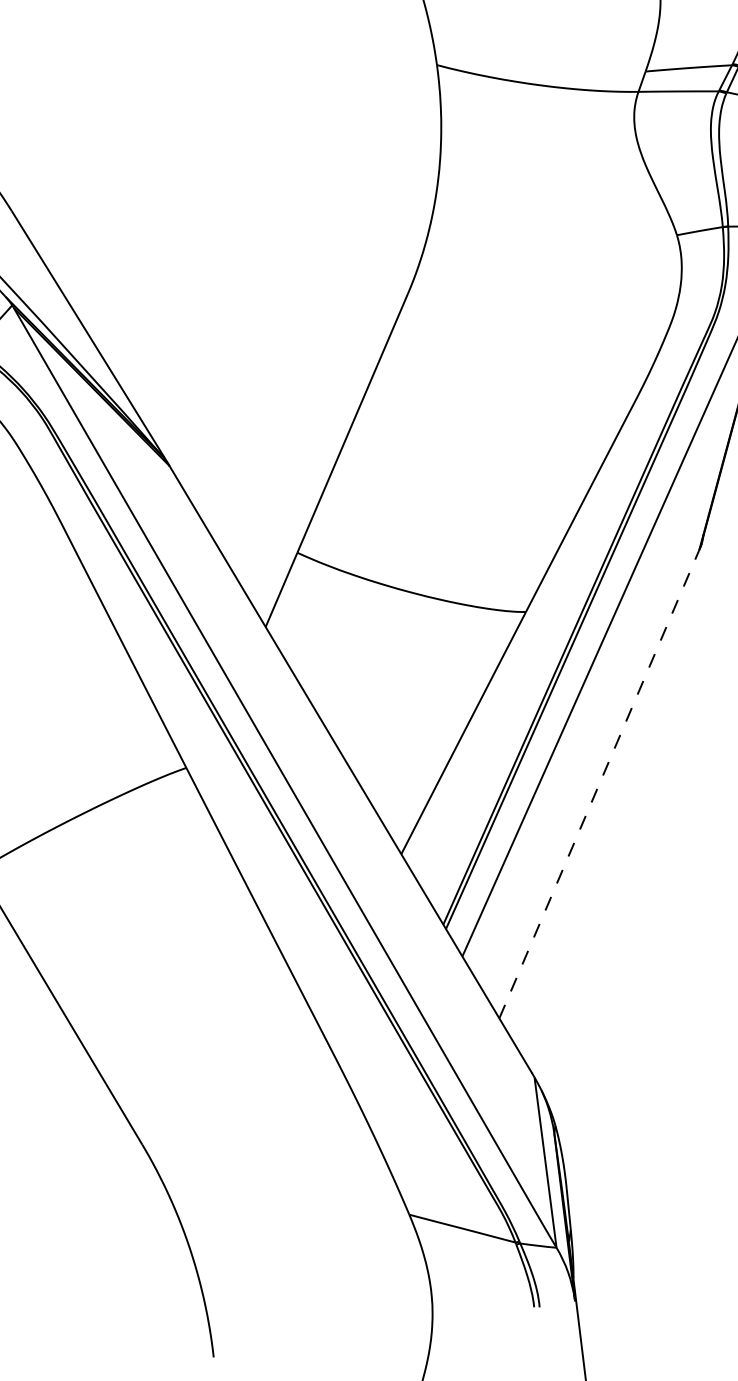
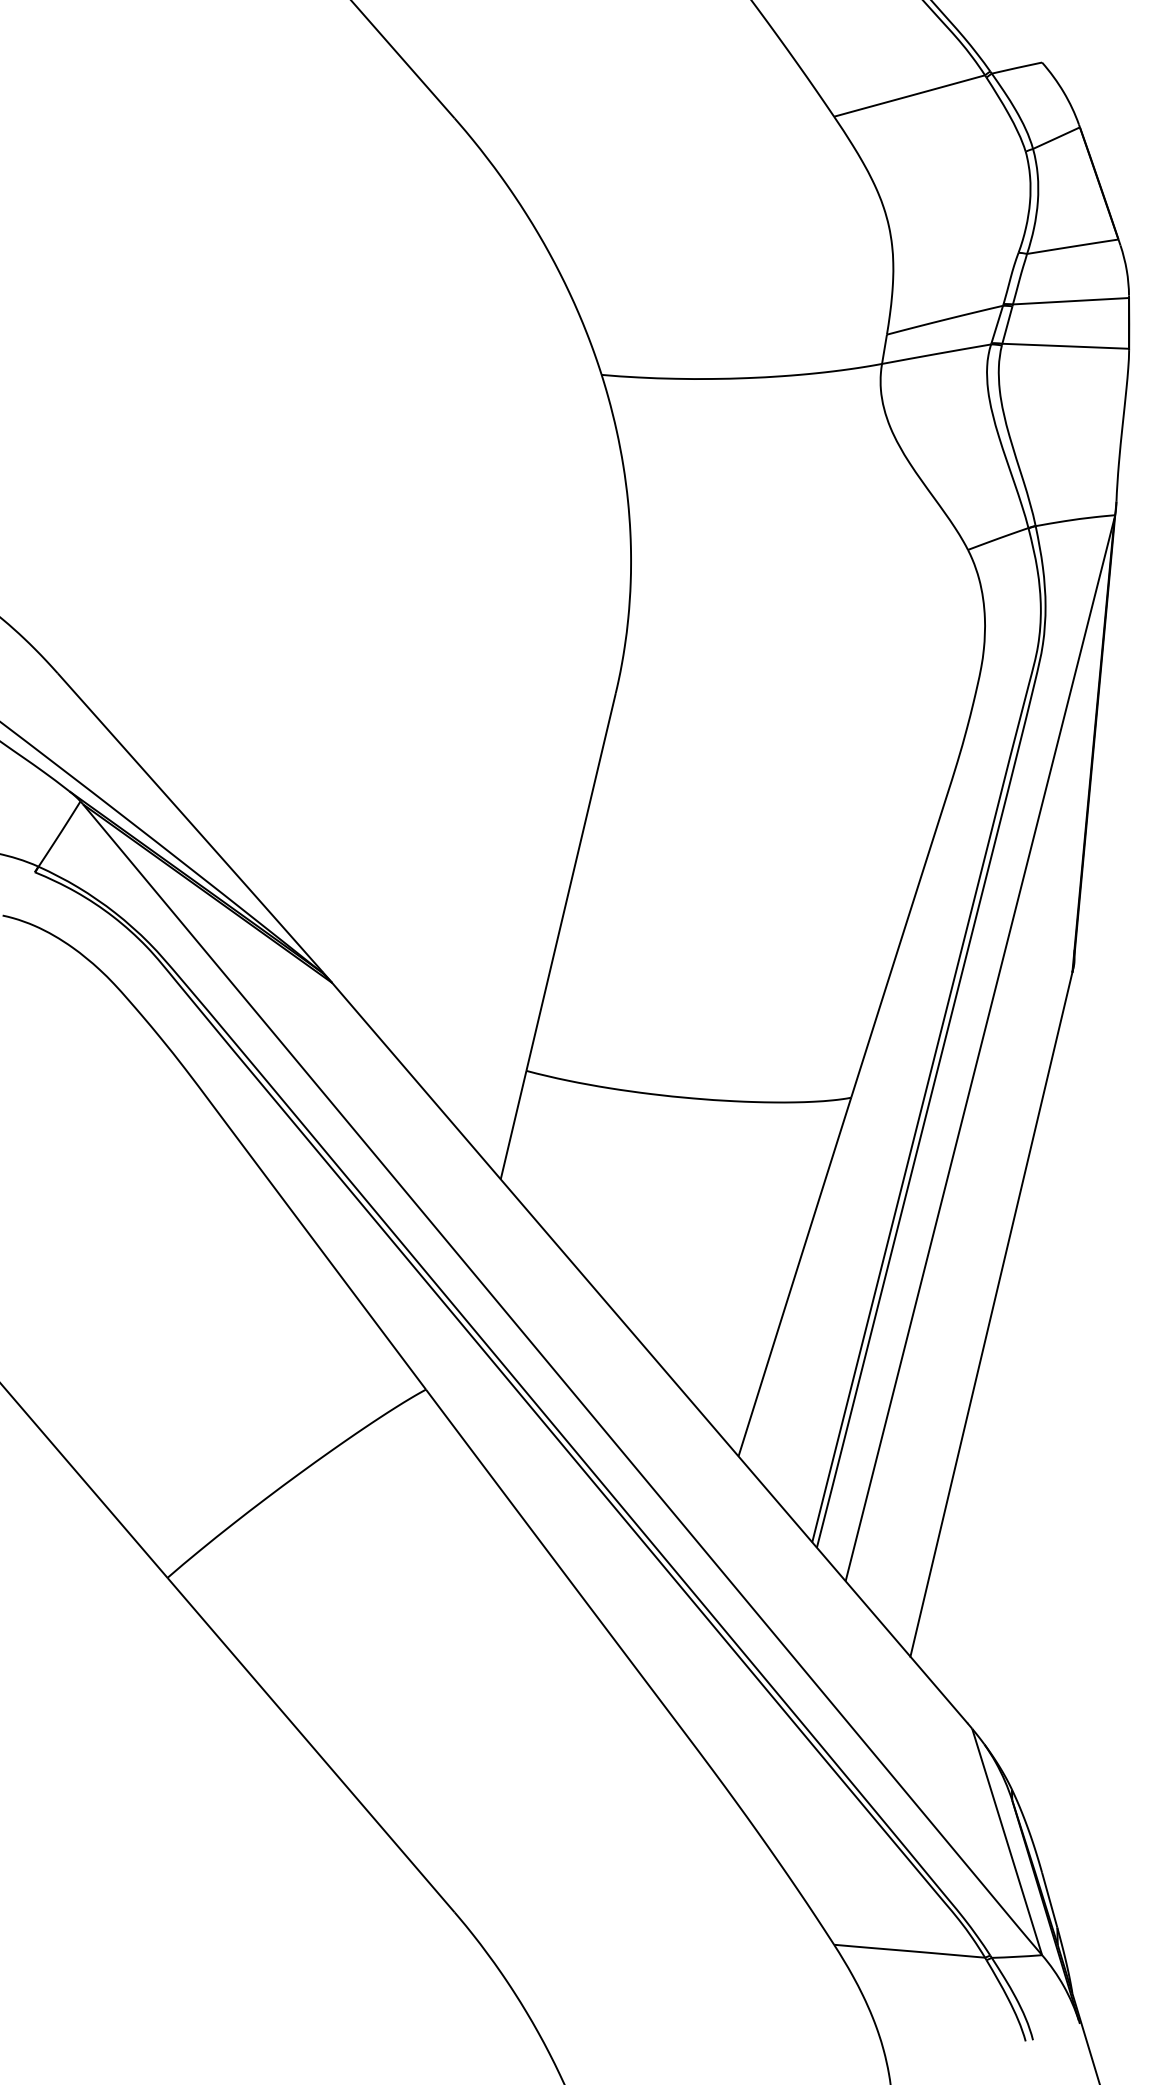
line: (599, 784) -> (991, 1314), dashed -> solid

